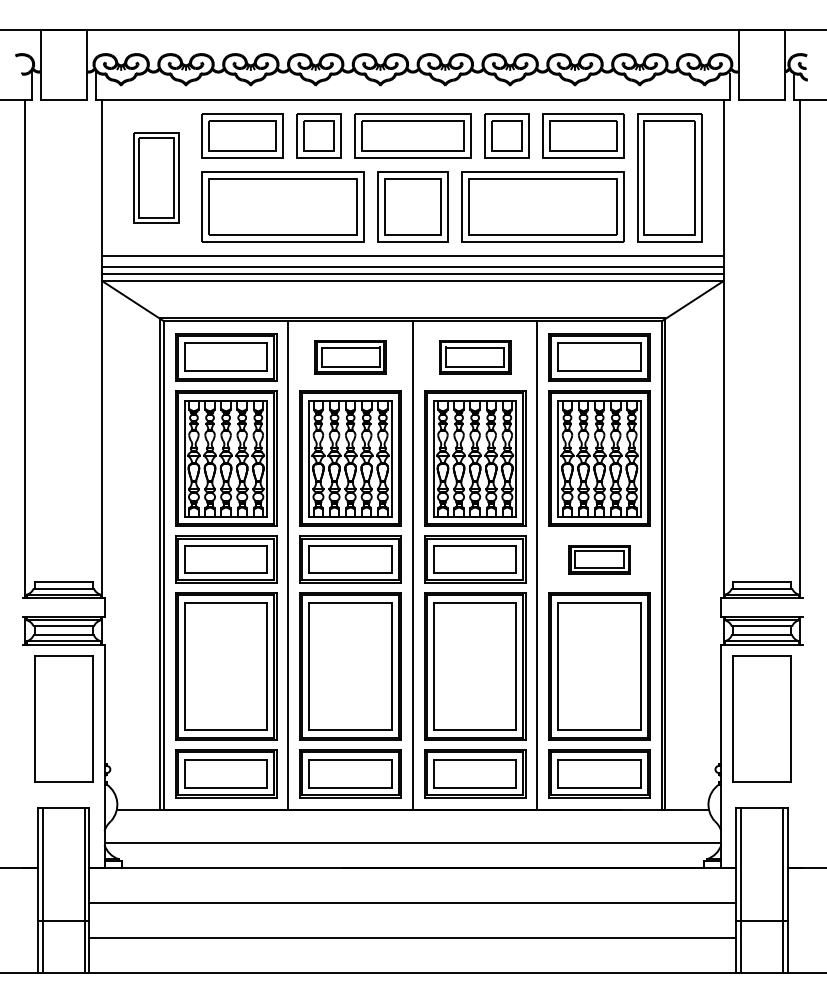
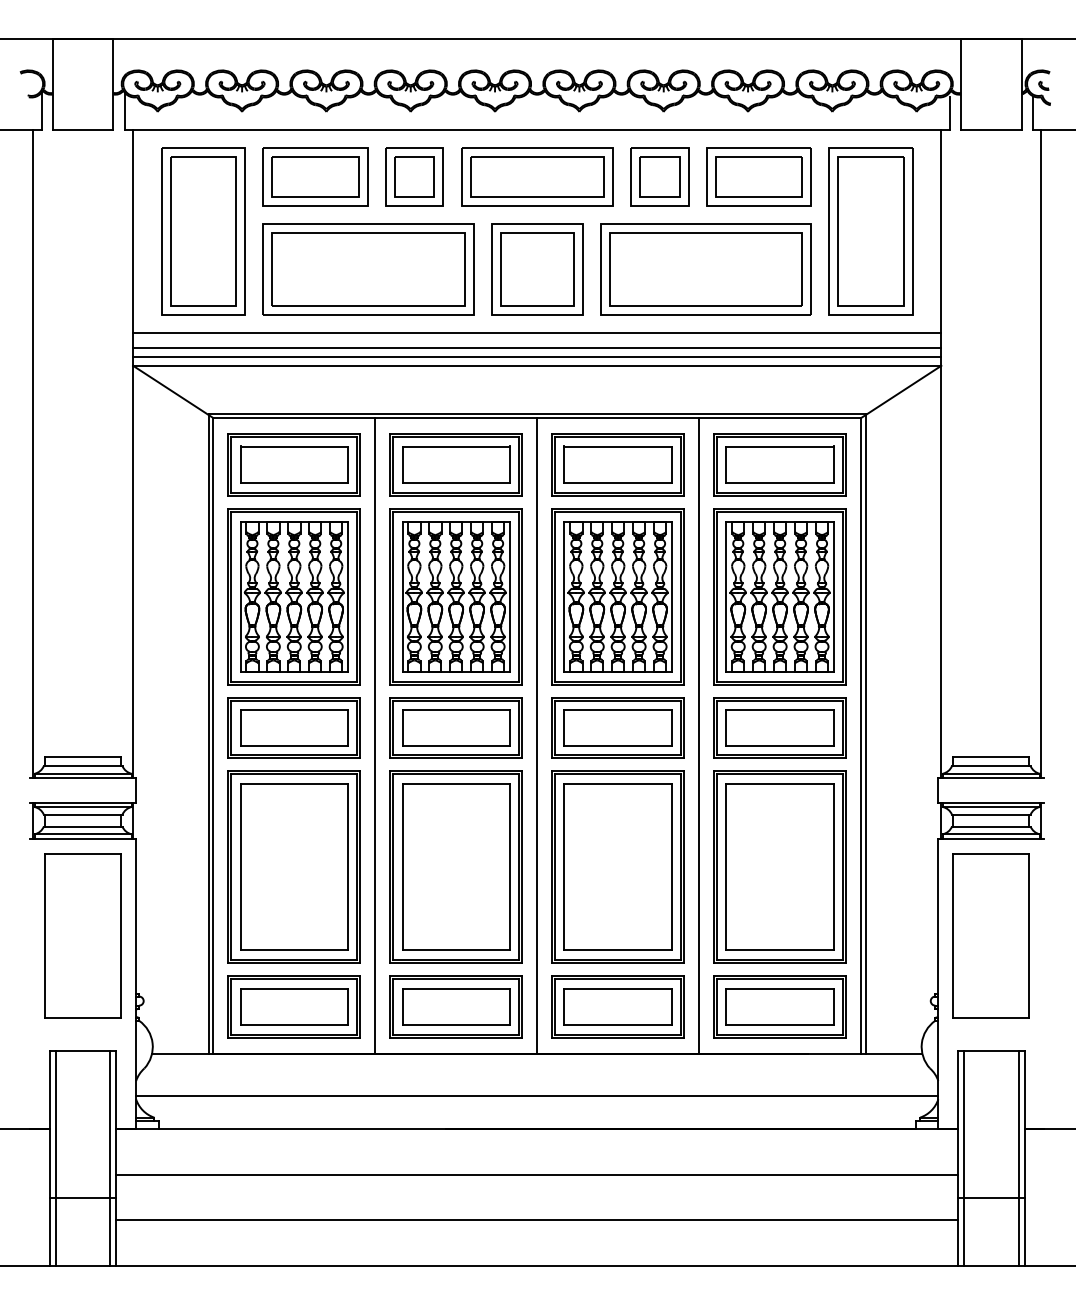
part: (155, 177) -> (202, 231), size x1.43
part: (350, 357) -> (456, 465), size x1.43
part: (475, 357) -> (618, 465), size x1.43
part: (599, 559) -> (779, 727), size x1.67

